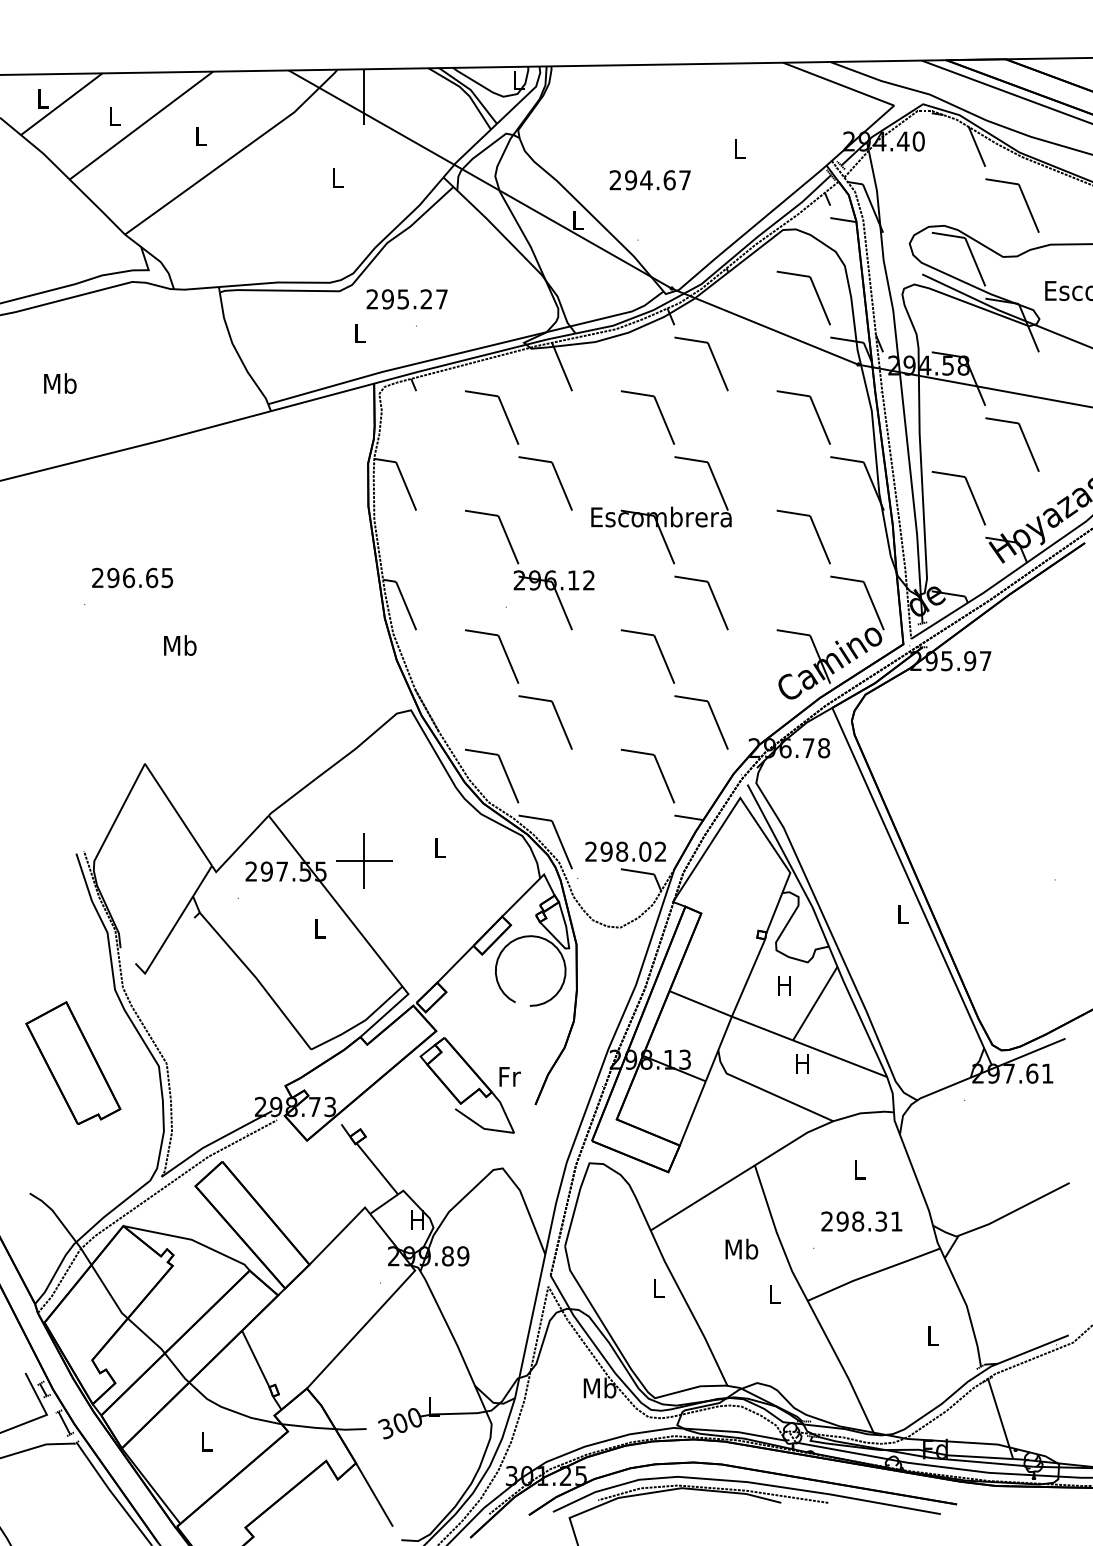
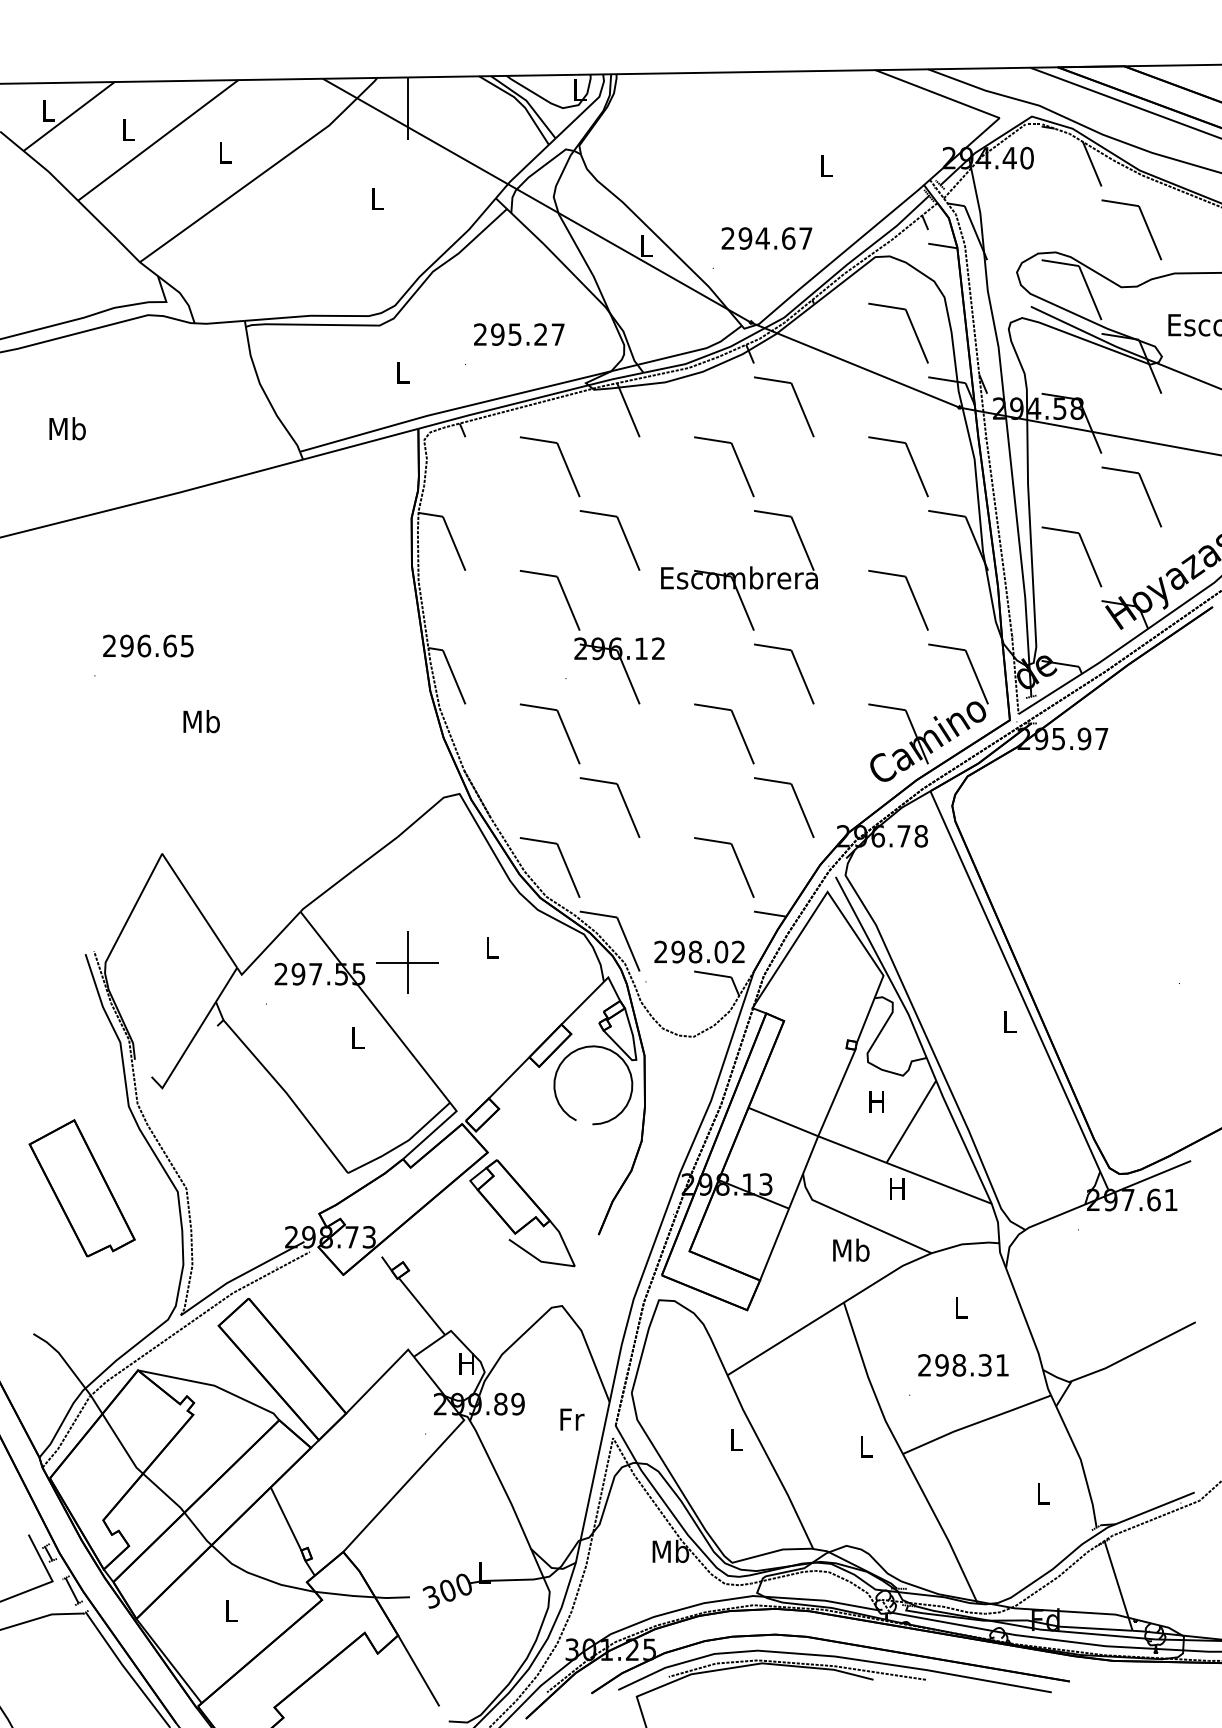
text: (649, 180) -> (766, 238), moved
text: (407, 299) -> (519, 334), moved
text: (510, 1076) -> (572, 1419), moved
text: (741, 1248) -> (851, 1249), moved

